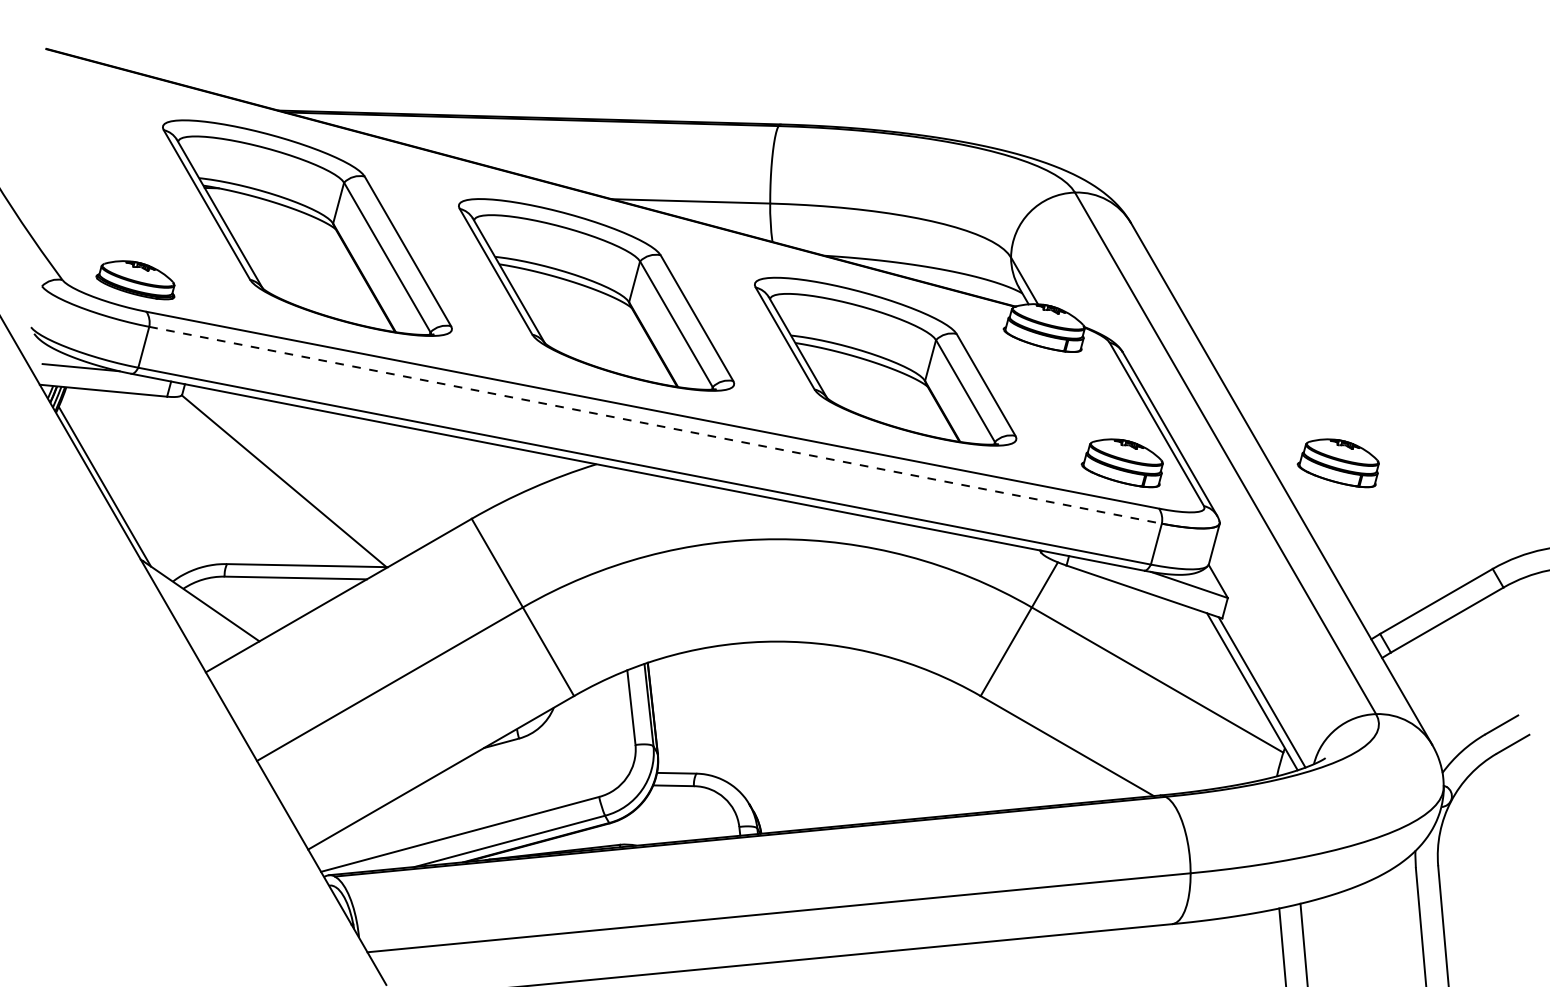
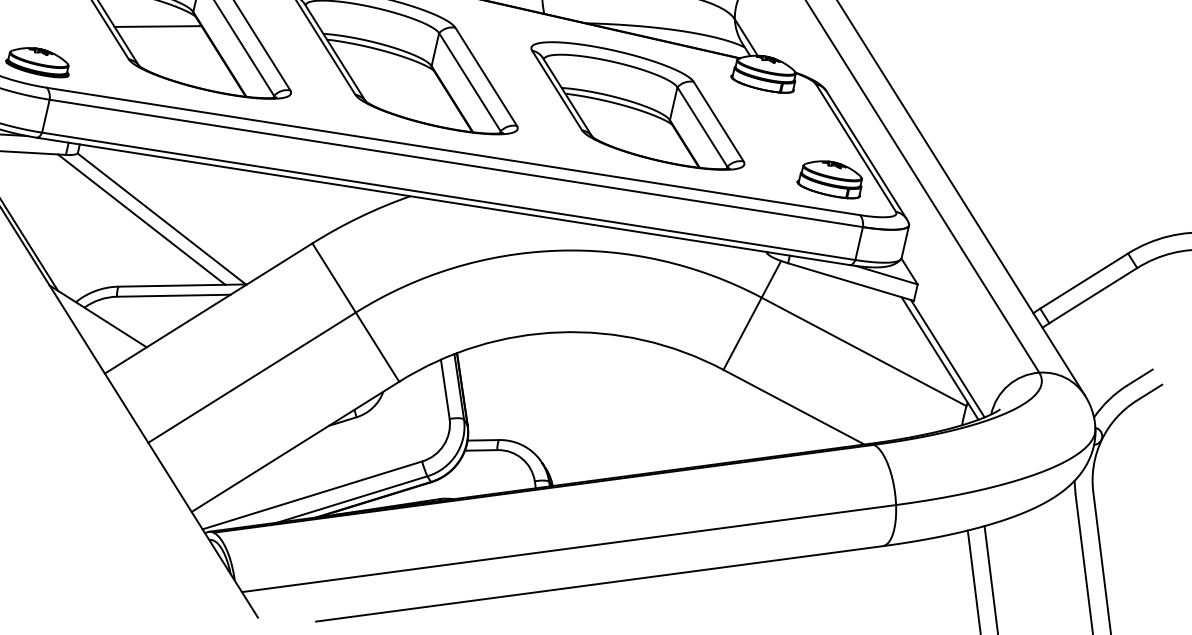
line: (288, 239) -> (158, 26), added
line: (655, 425) -> (456, 163), dashed -> solid
part: (1337, 463) -> (1001, 173), removed
line: (258, 480) -> (141, 219), added

